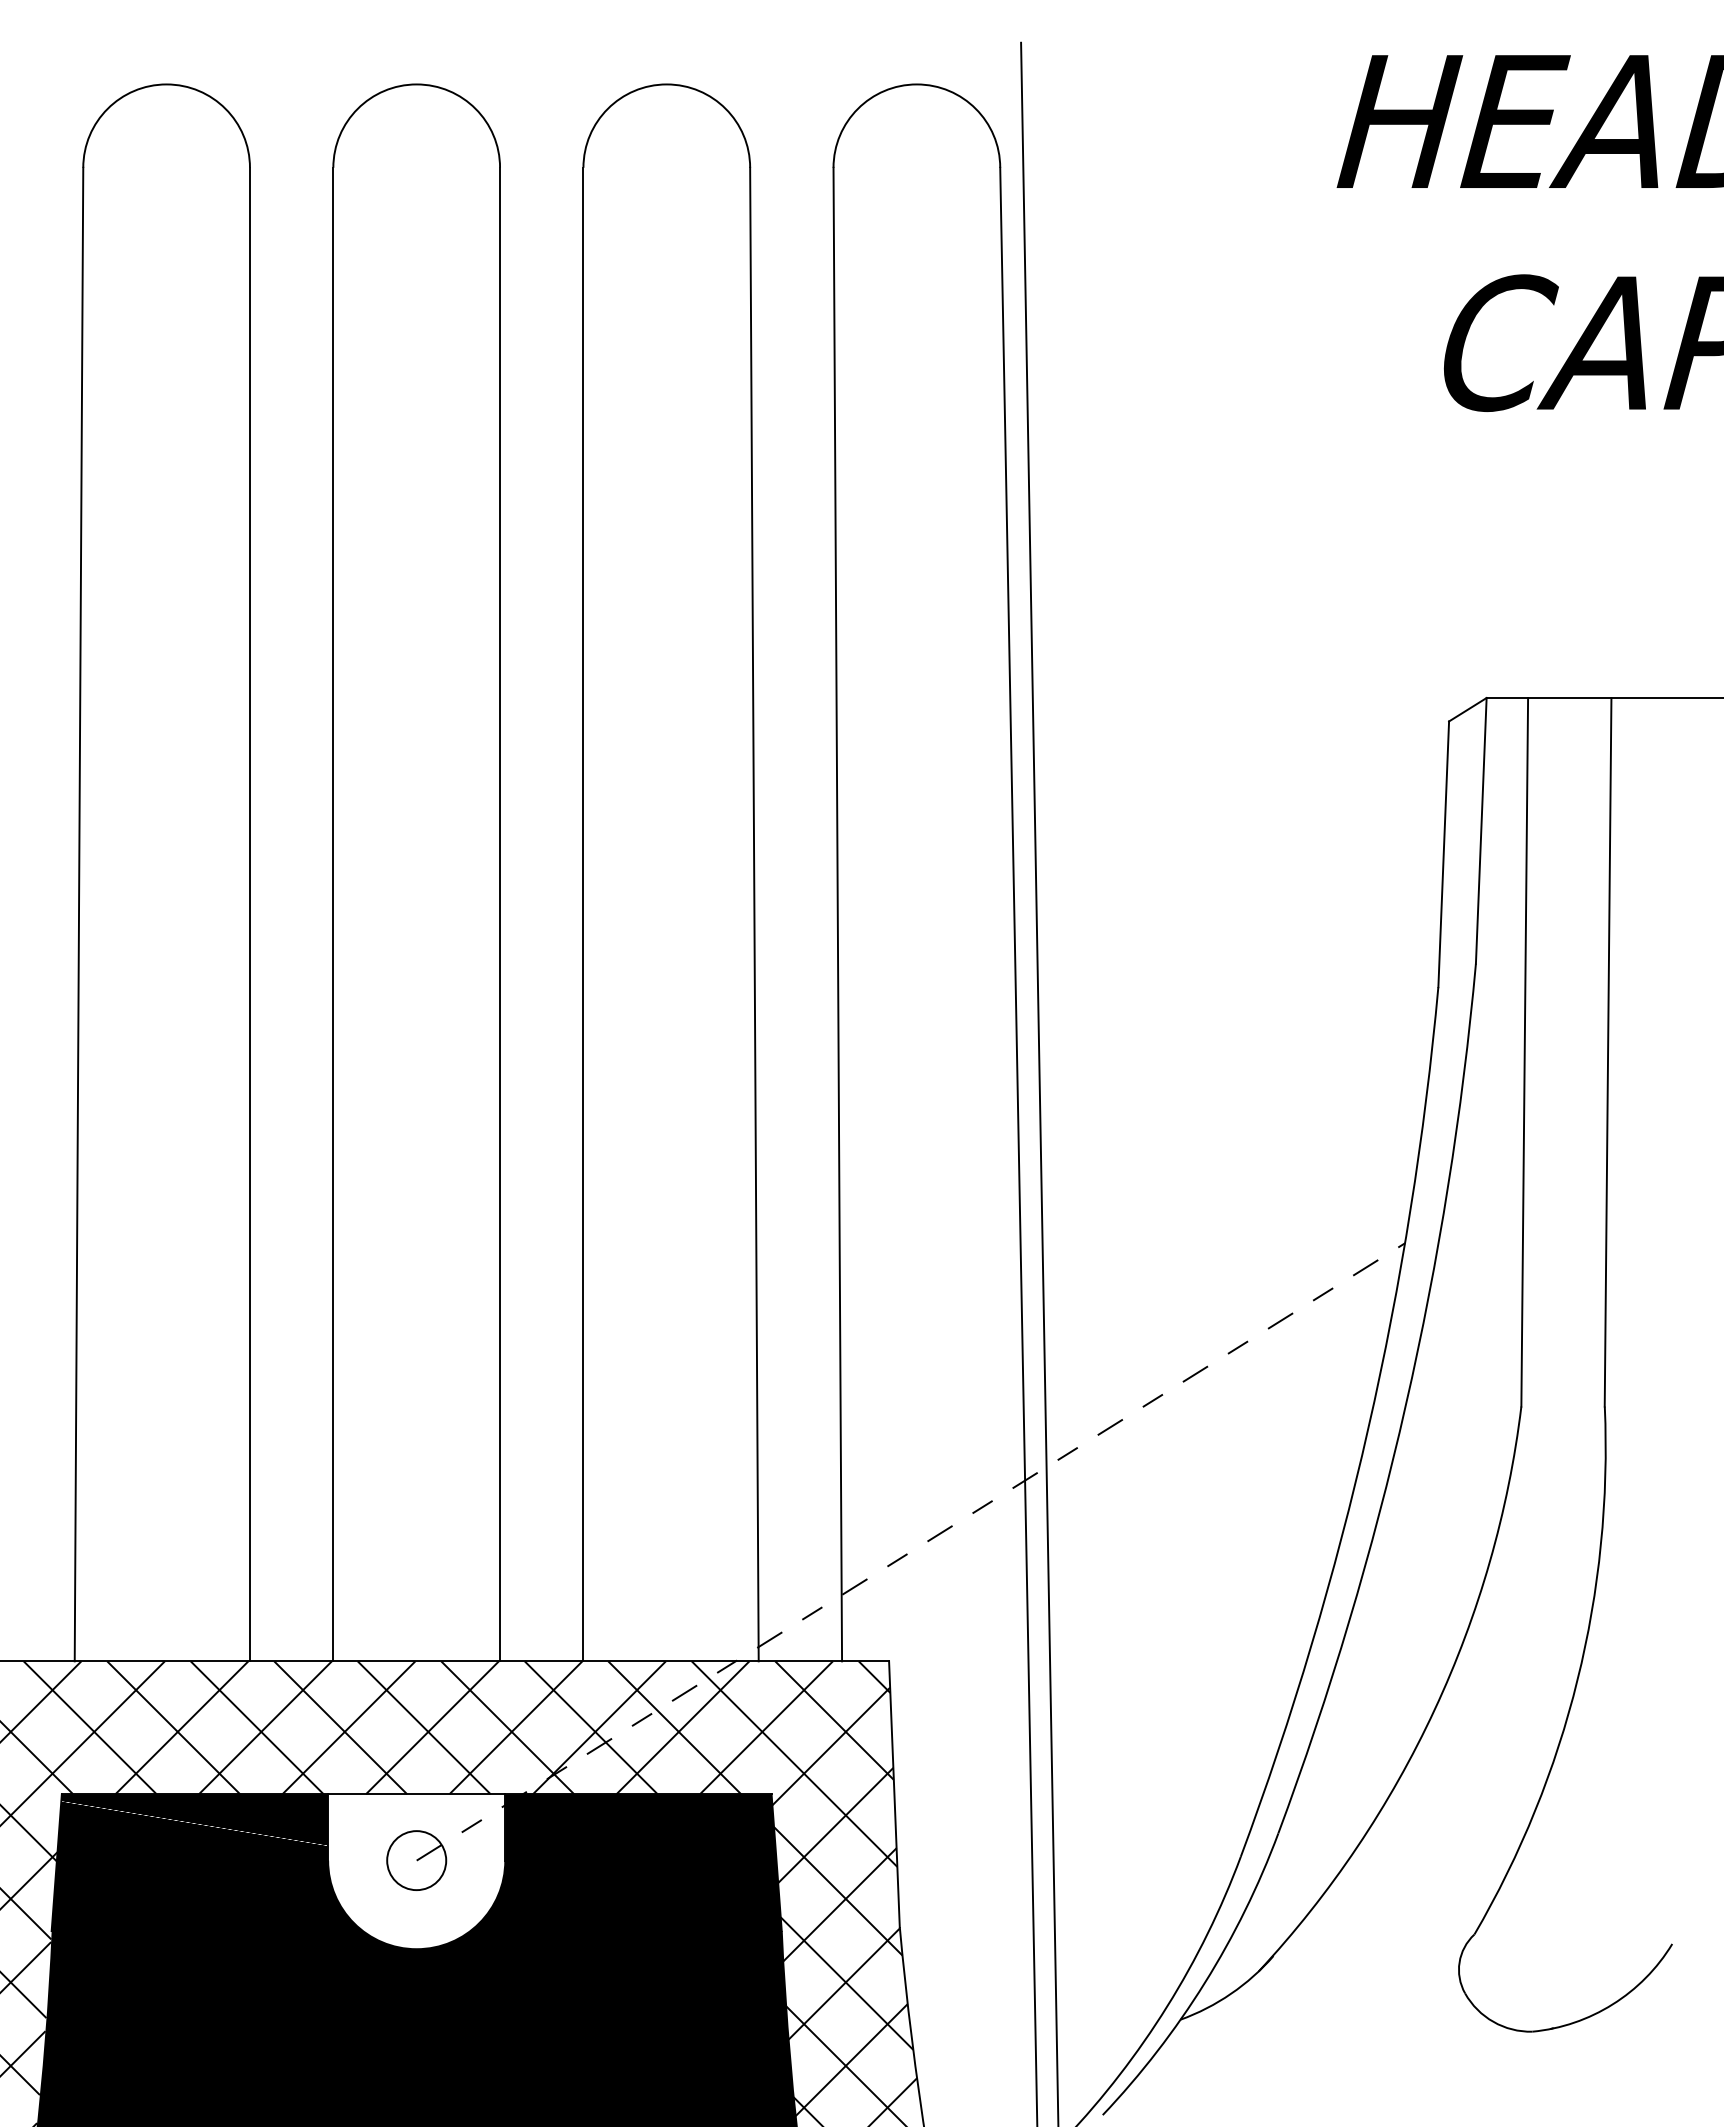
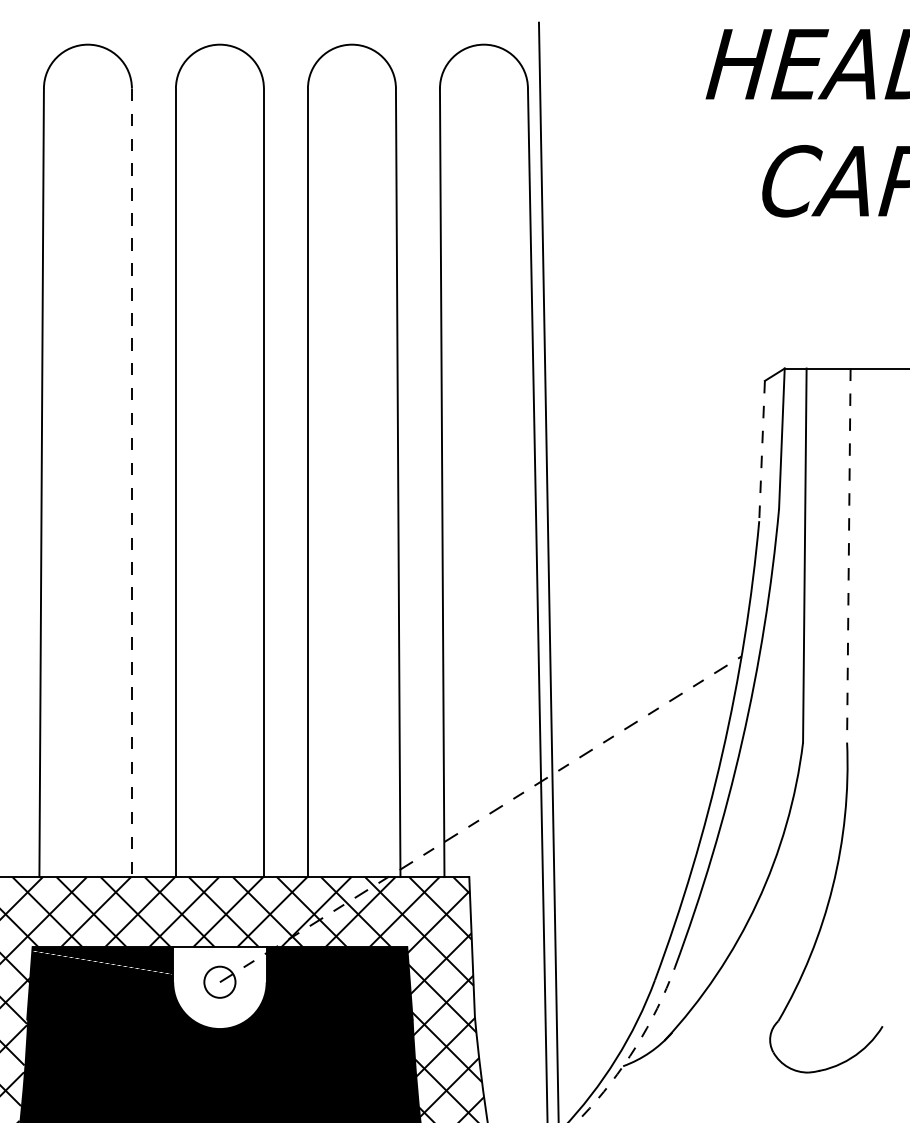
line: (1444, 855) -> (762, 451), solid -> dashed
line: (249, 915) -> (131, 483), solid -> dashed
line: (1607, 1054) -> (848, 556), solid -> dashed
arc: (1203, 1982) -> (635, 1046), solid -> dashed

